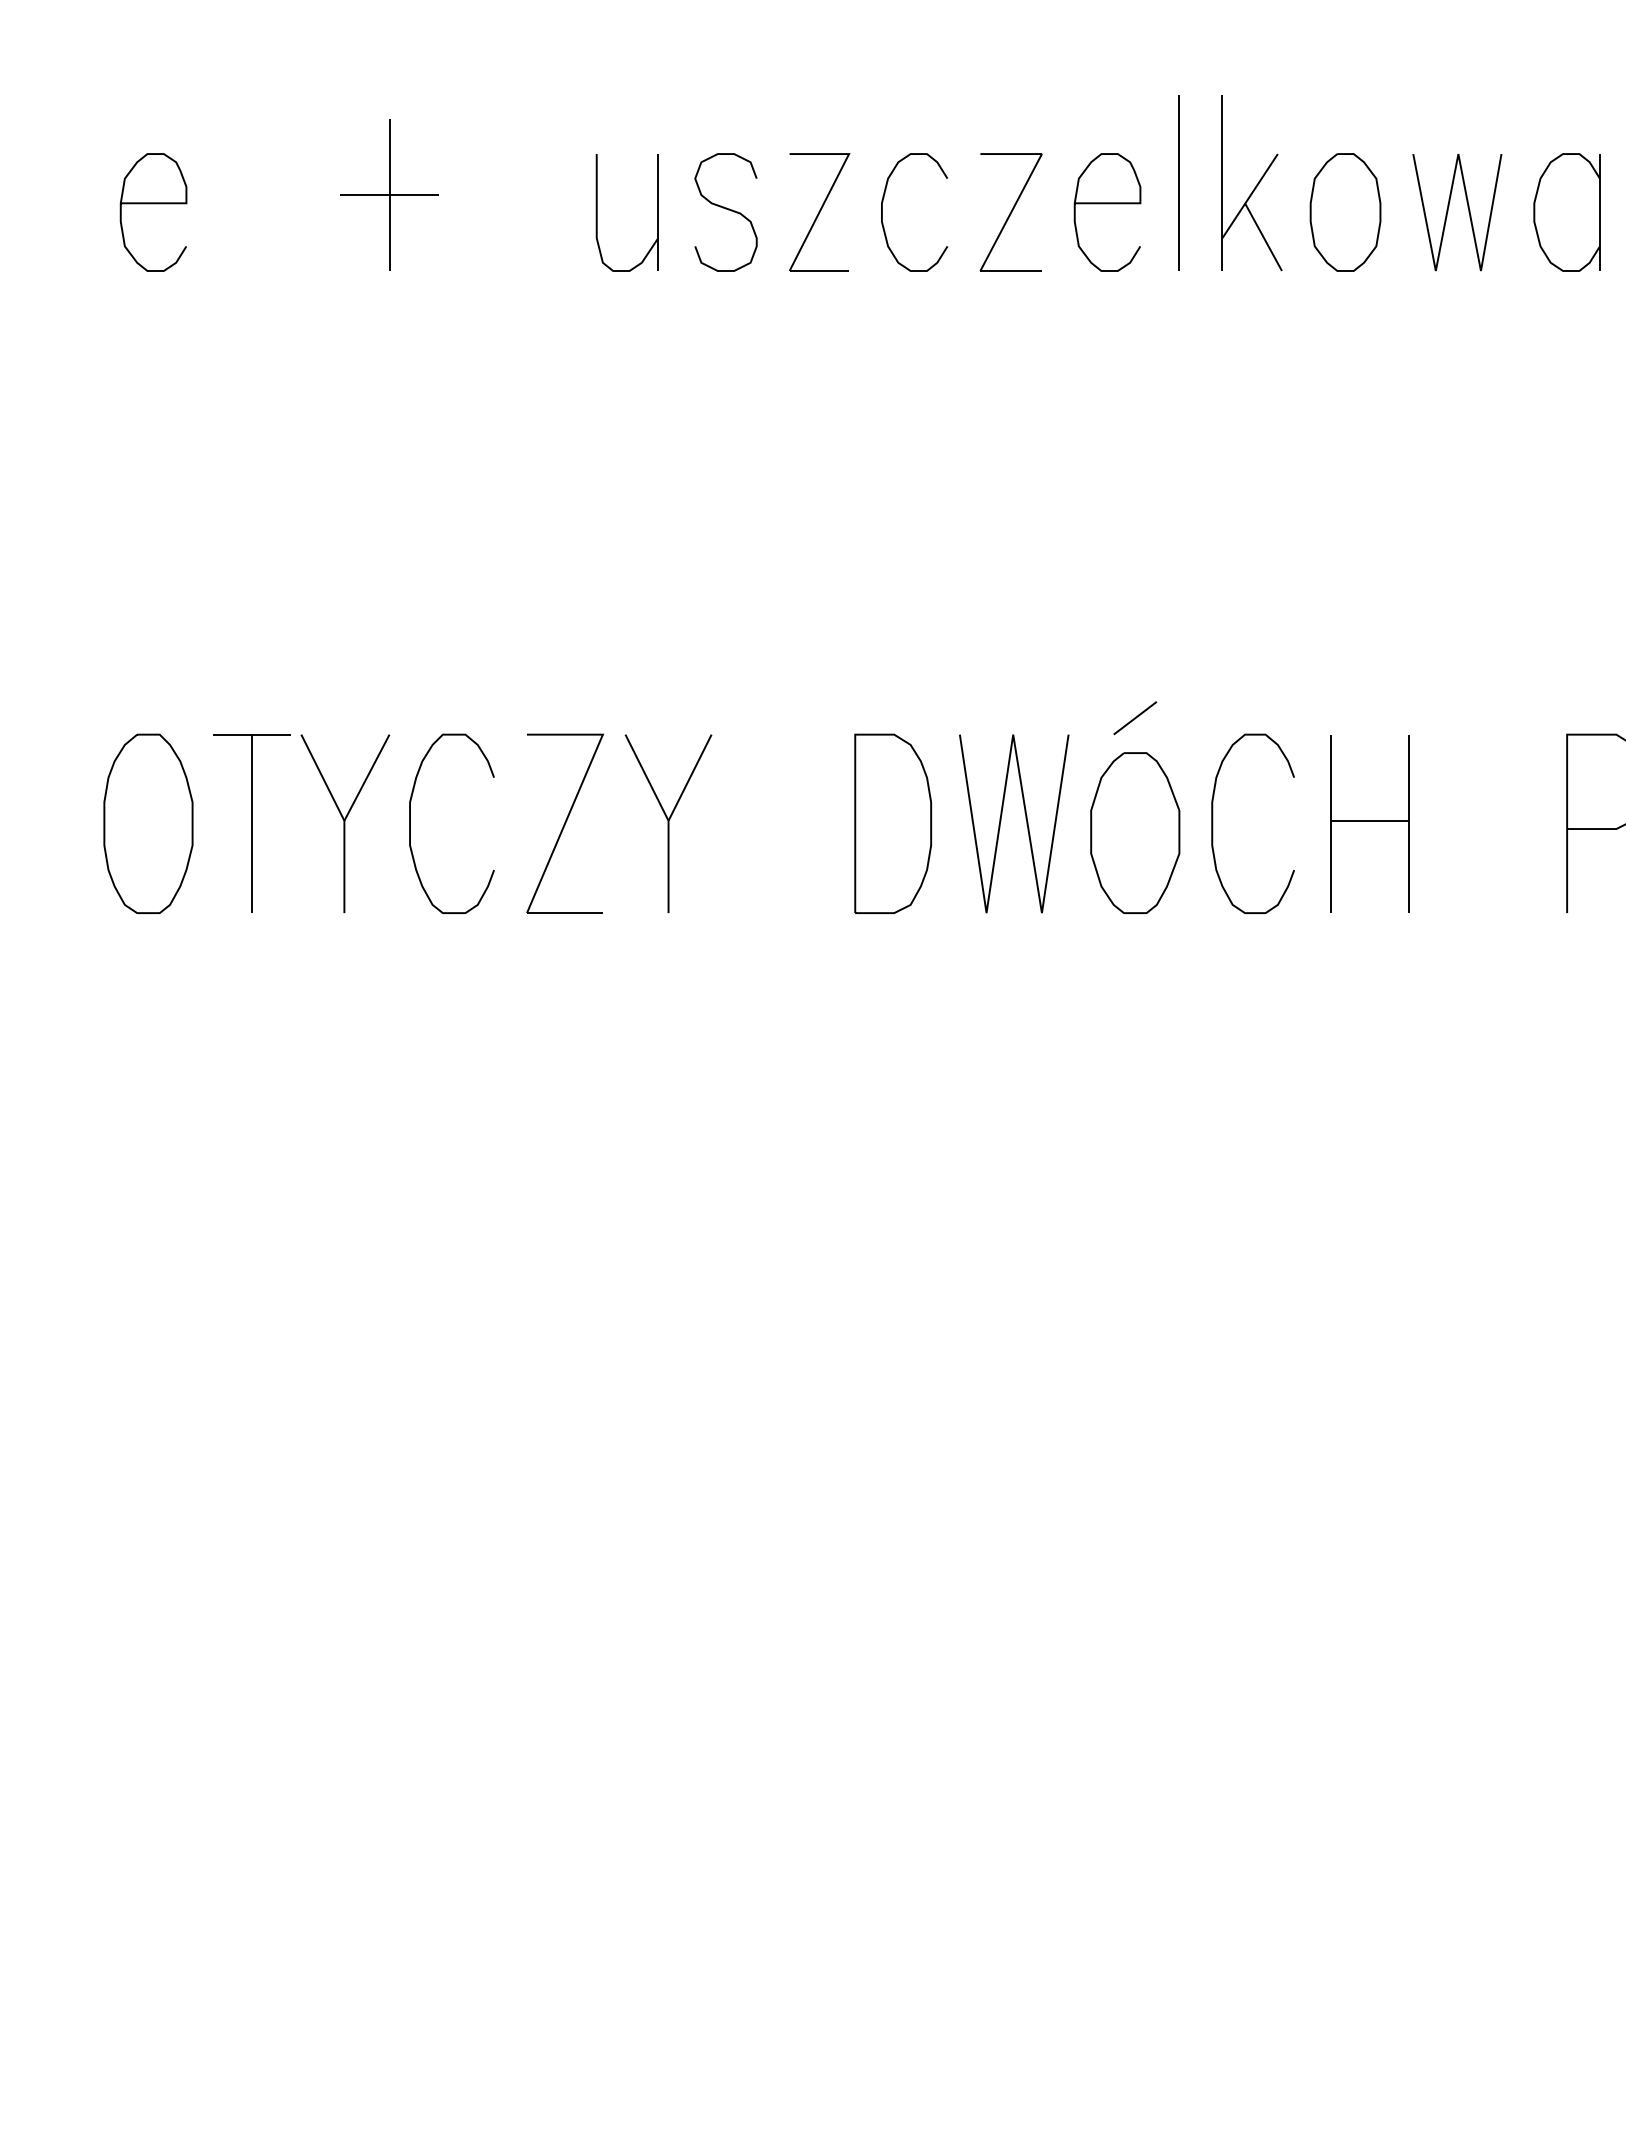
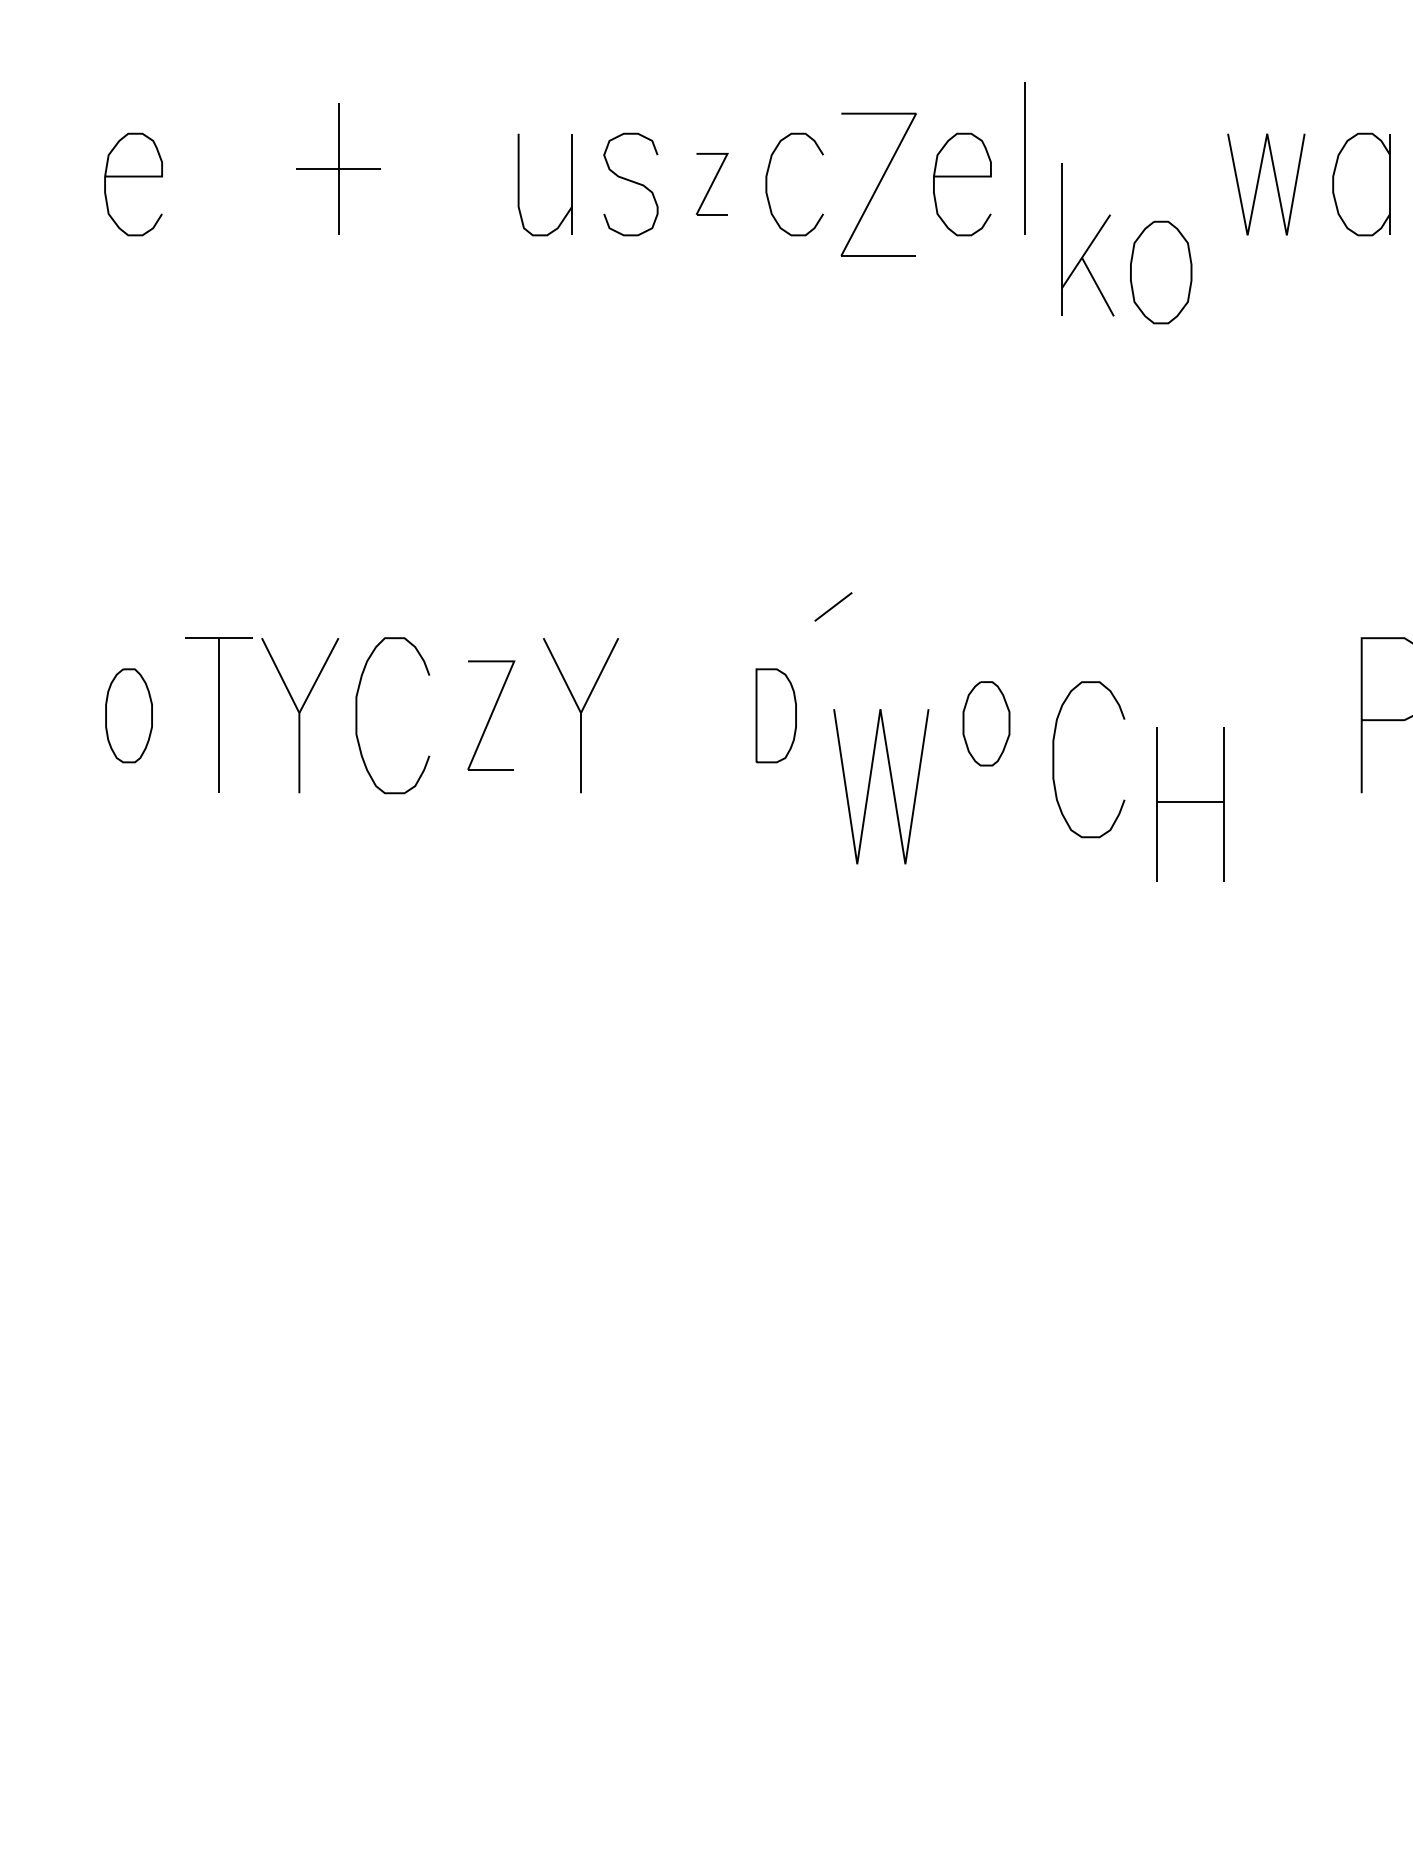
part: (1251, 182) -> (1087, 239), moved
part: (818, 211) -> (711, 183), size x0.6
part: (1010, 211) -> (878, 183), size x1.4
part: (1345, 212) -> (1161, 272), moved
line: (1135, 717) -> (833, 606), moved
curve: (1025, 822) -> (891, 785), moved
part: (147, 823) -> (128, 715), size x0.6
part: (565, 823) -> (491, 715), size x0.7
part: (893, 823) -> (776, 715), size x0.6
curve: (1213, 823) -> (1054, 759), moved
part: (1370, 823) -> (1190, 804), moved
part: (1135, 832) -> (986, 723), size x0.6

